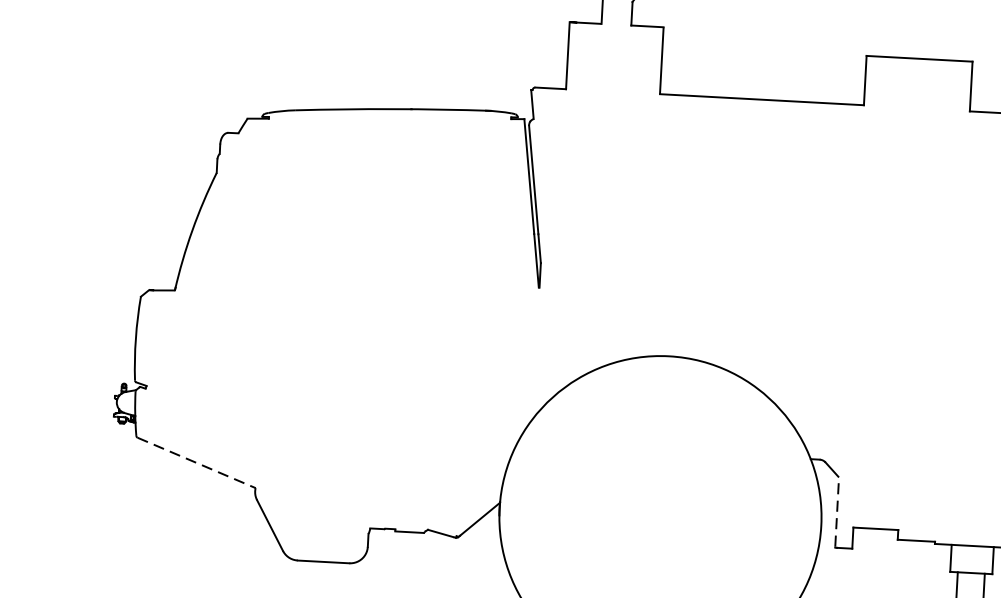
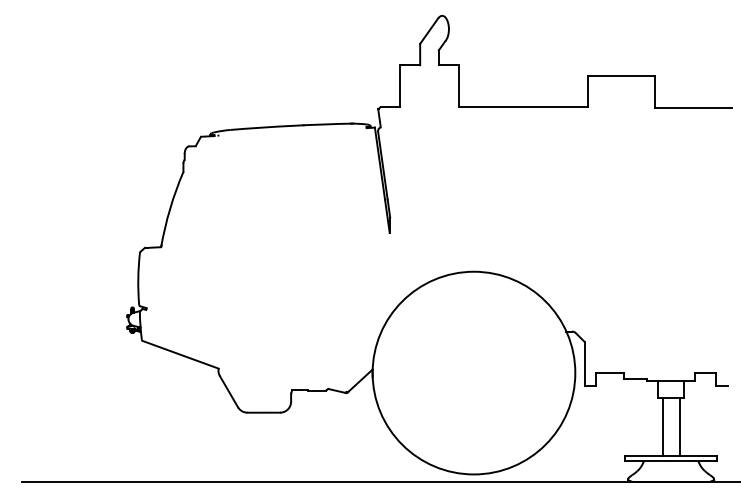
line: (197, 464) -> (181, 355), dashed -> solid
line: (836, 511) -> (584, 363), dashed -> solid

